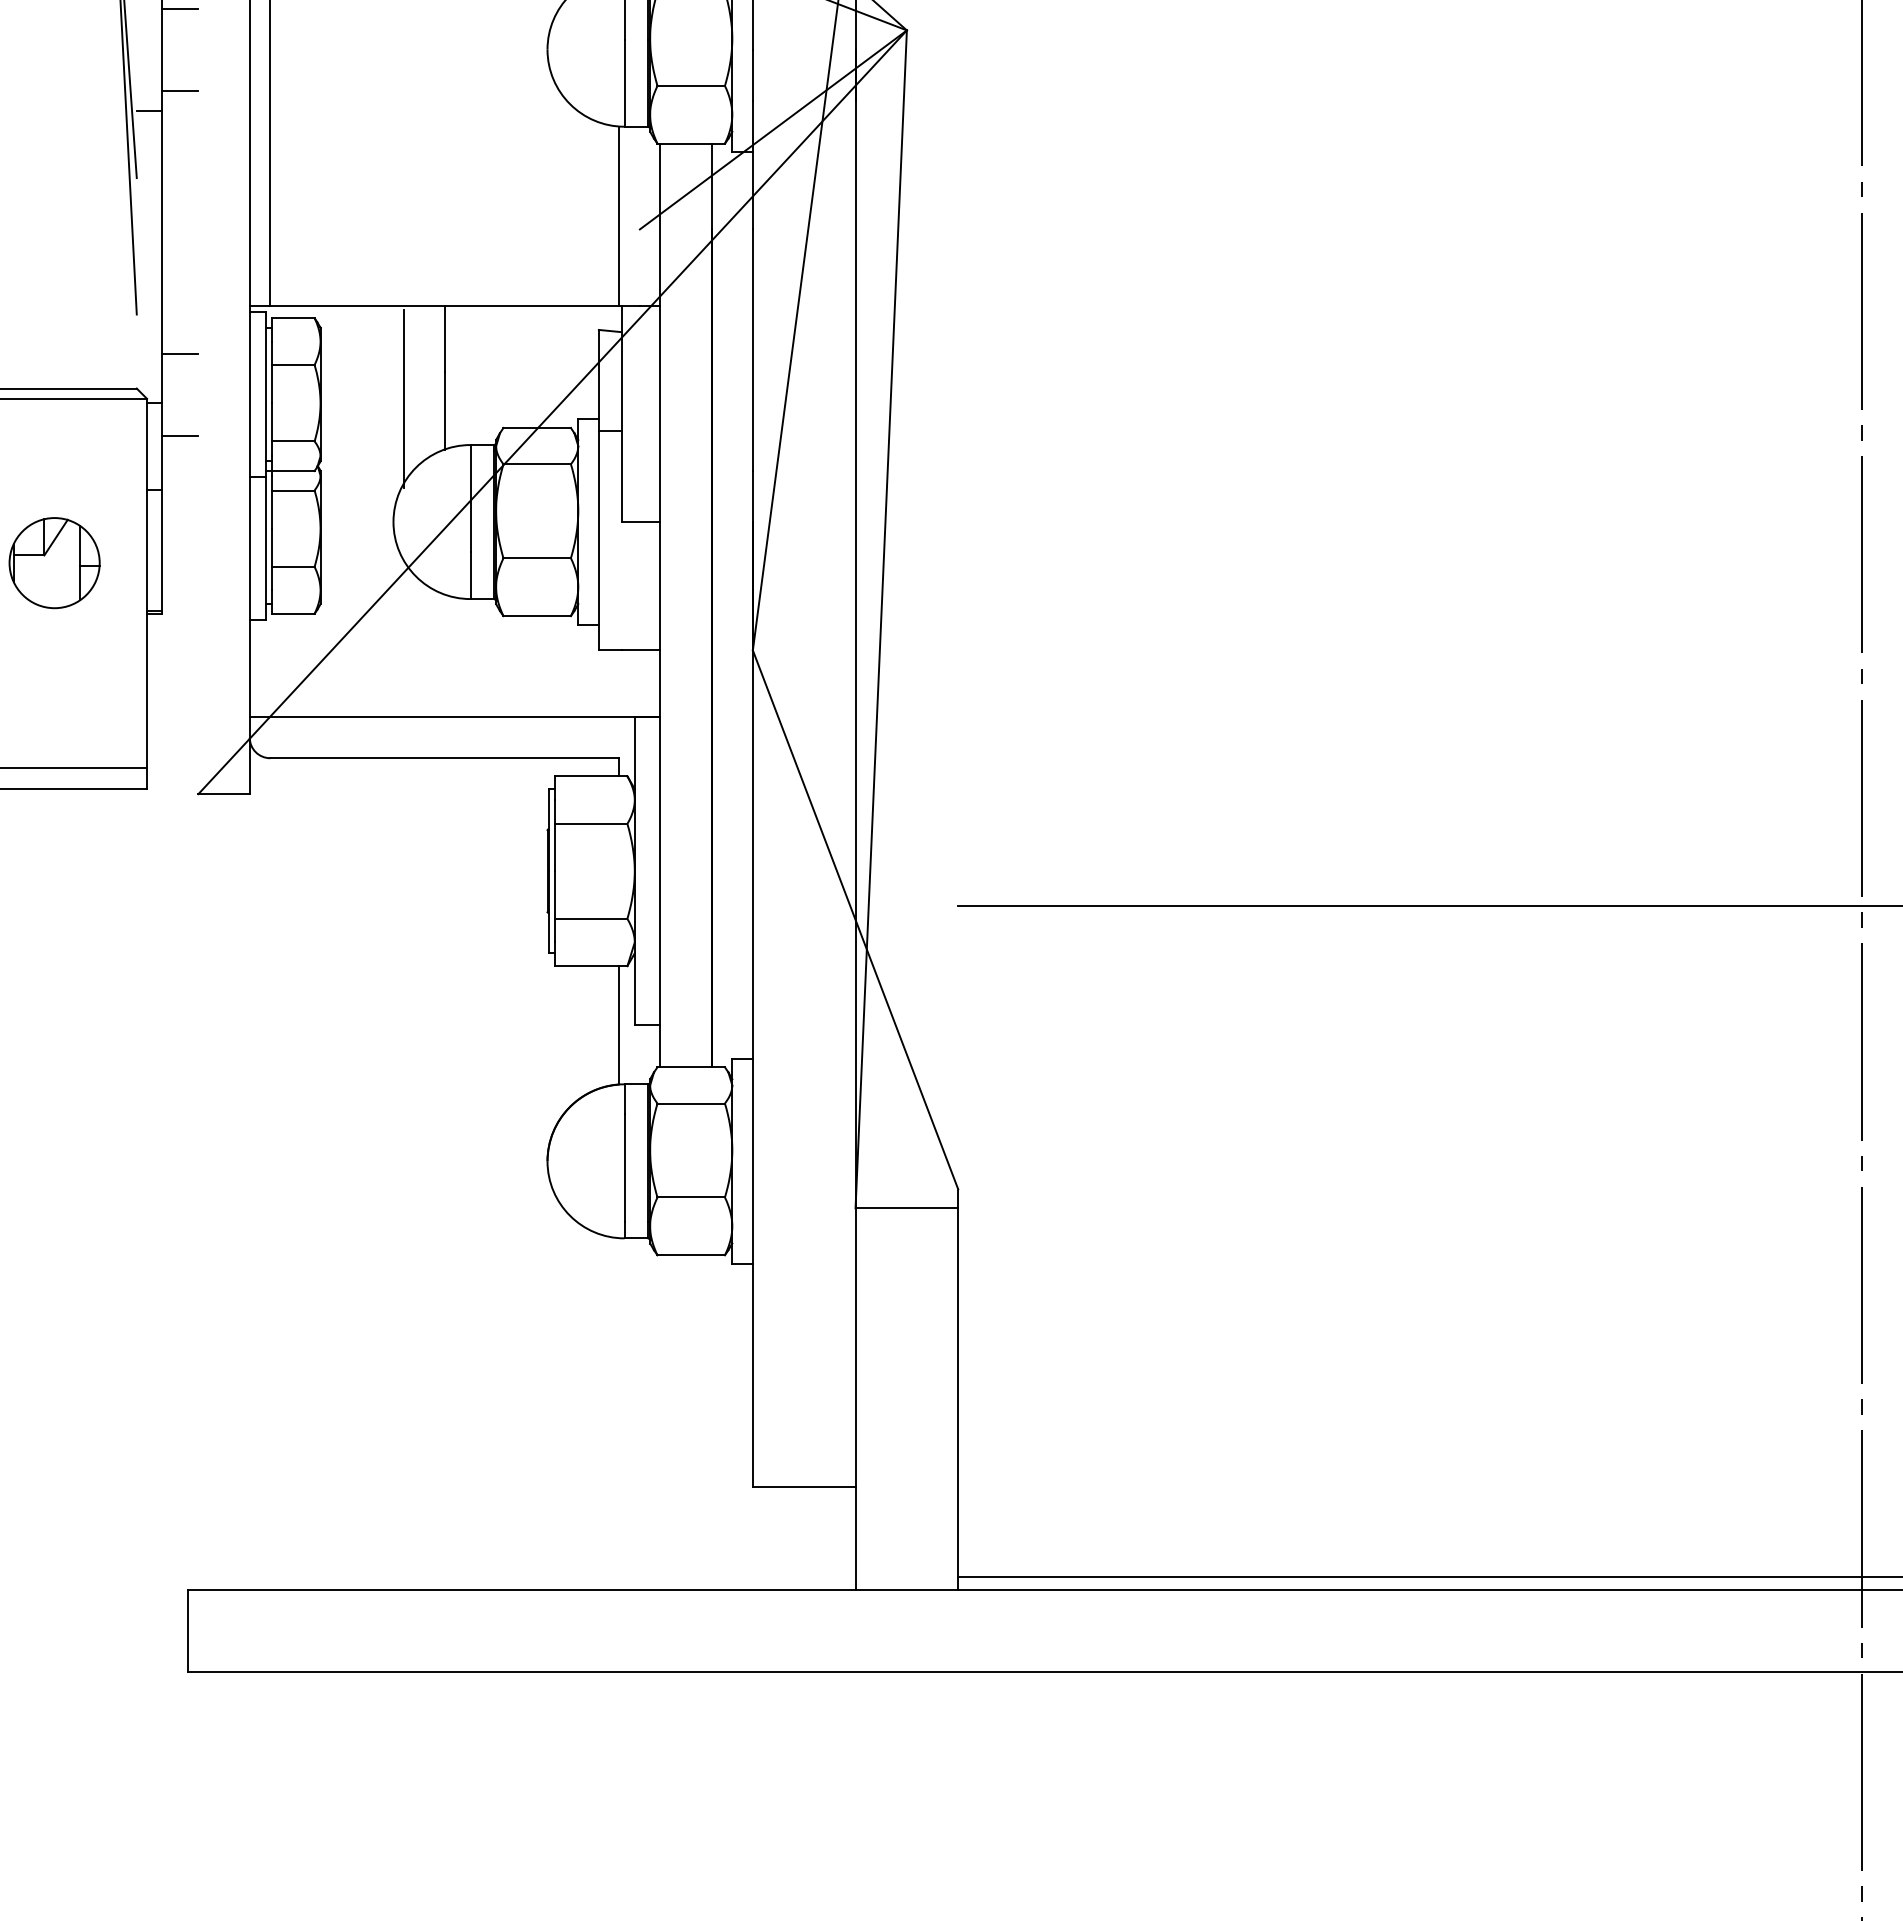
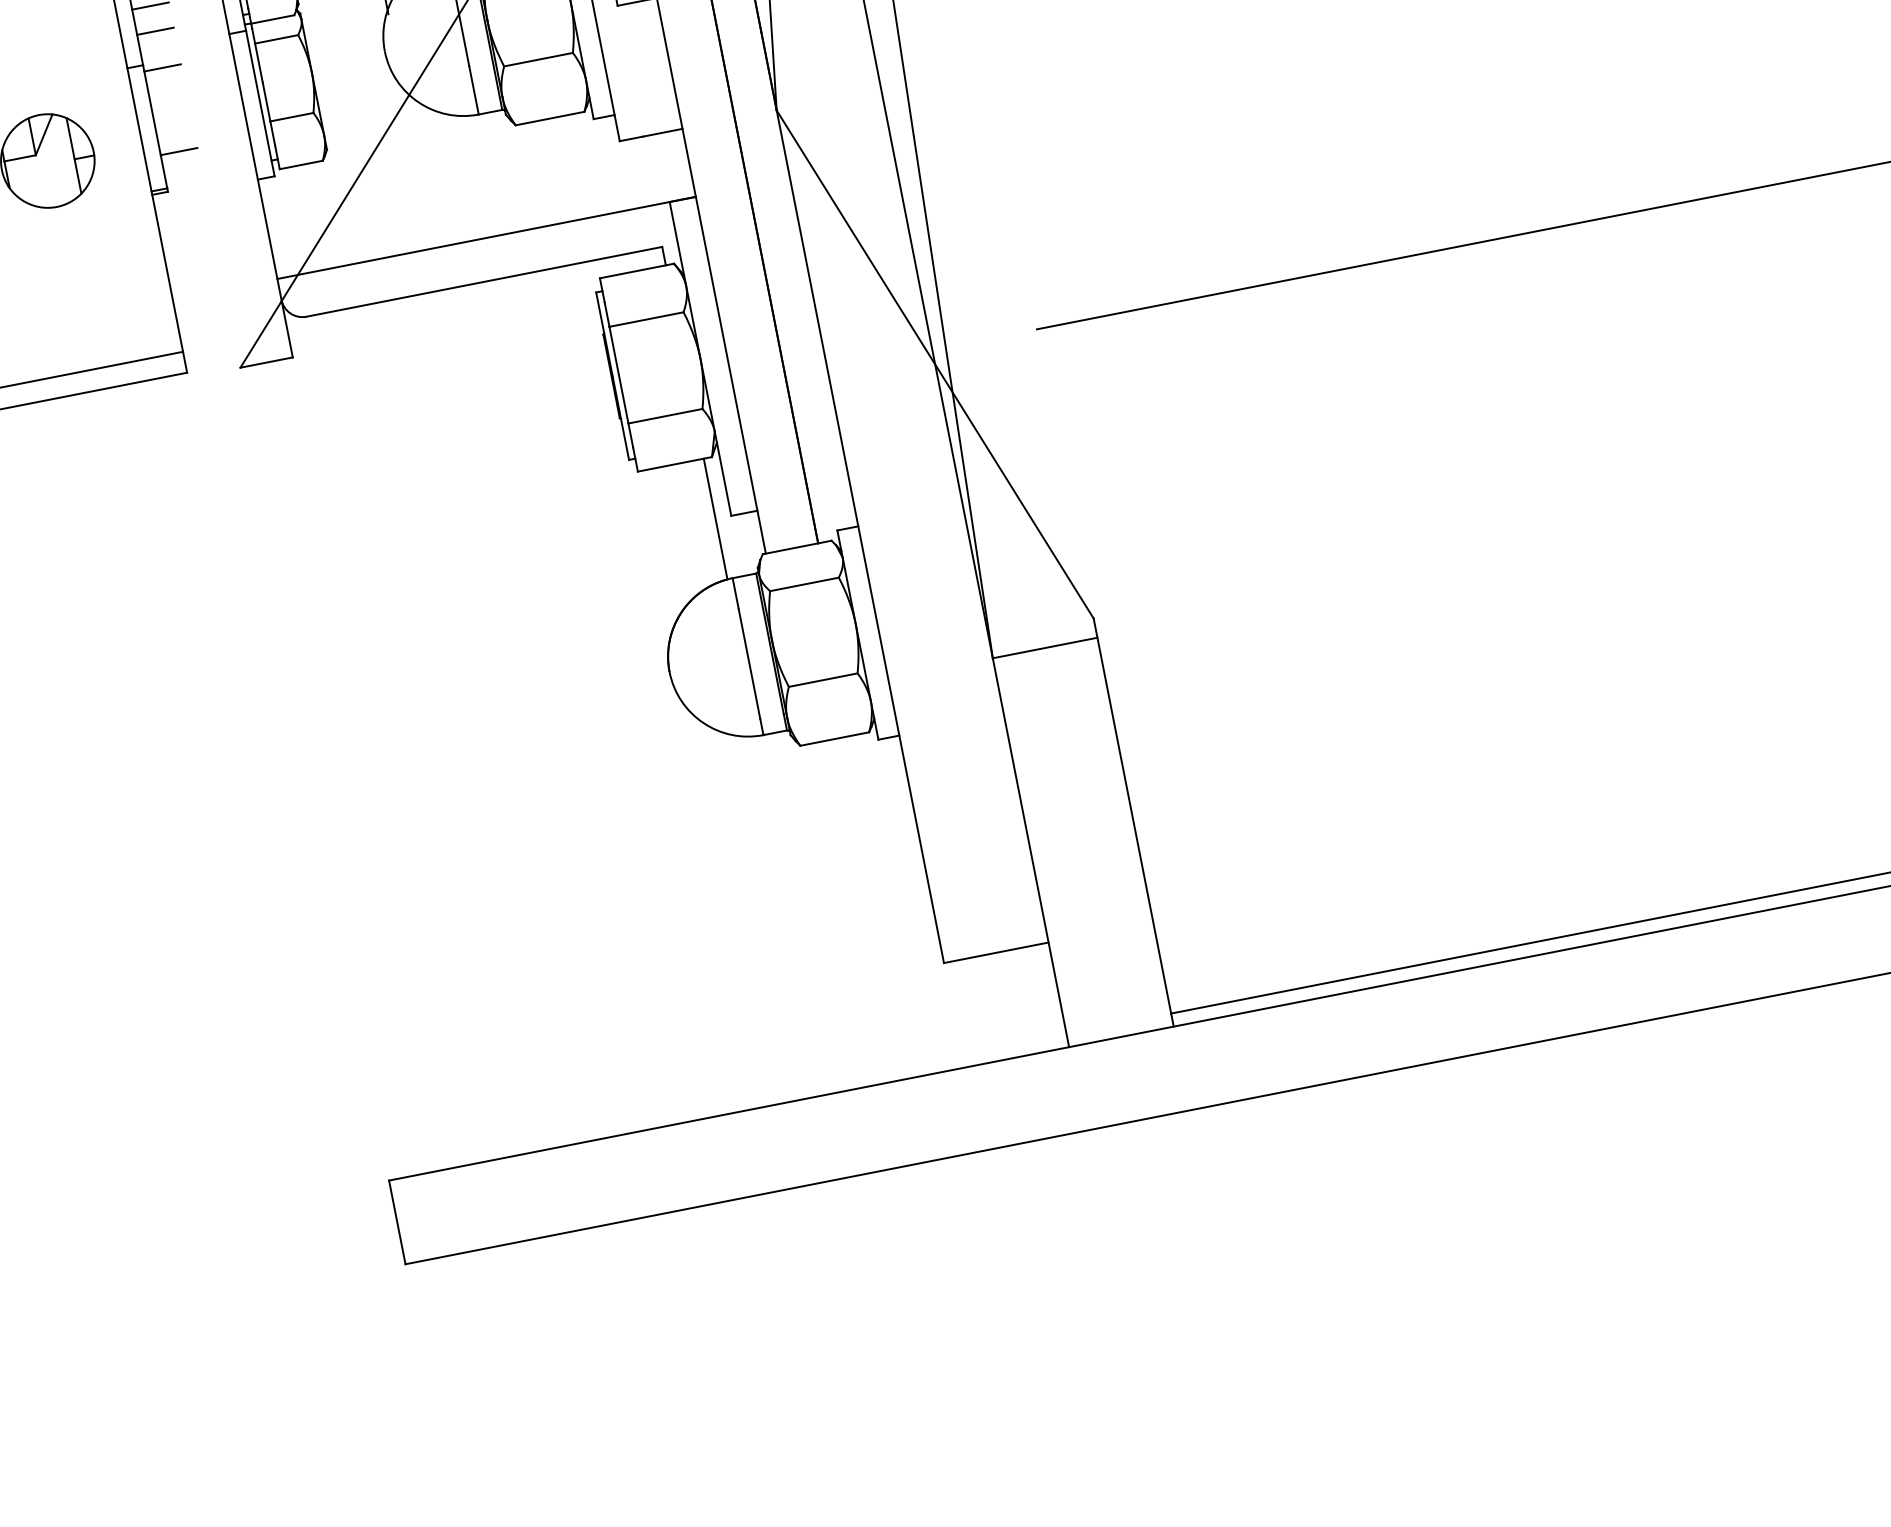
line: (180, 460) -> (155, 31), added
line: (180, 496) -> (162, 68), added
line: (180, 578) -> (179, 151), added

